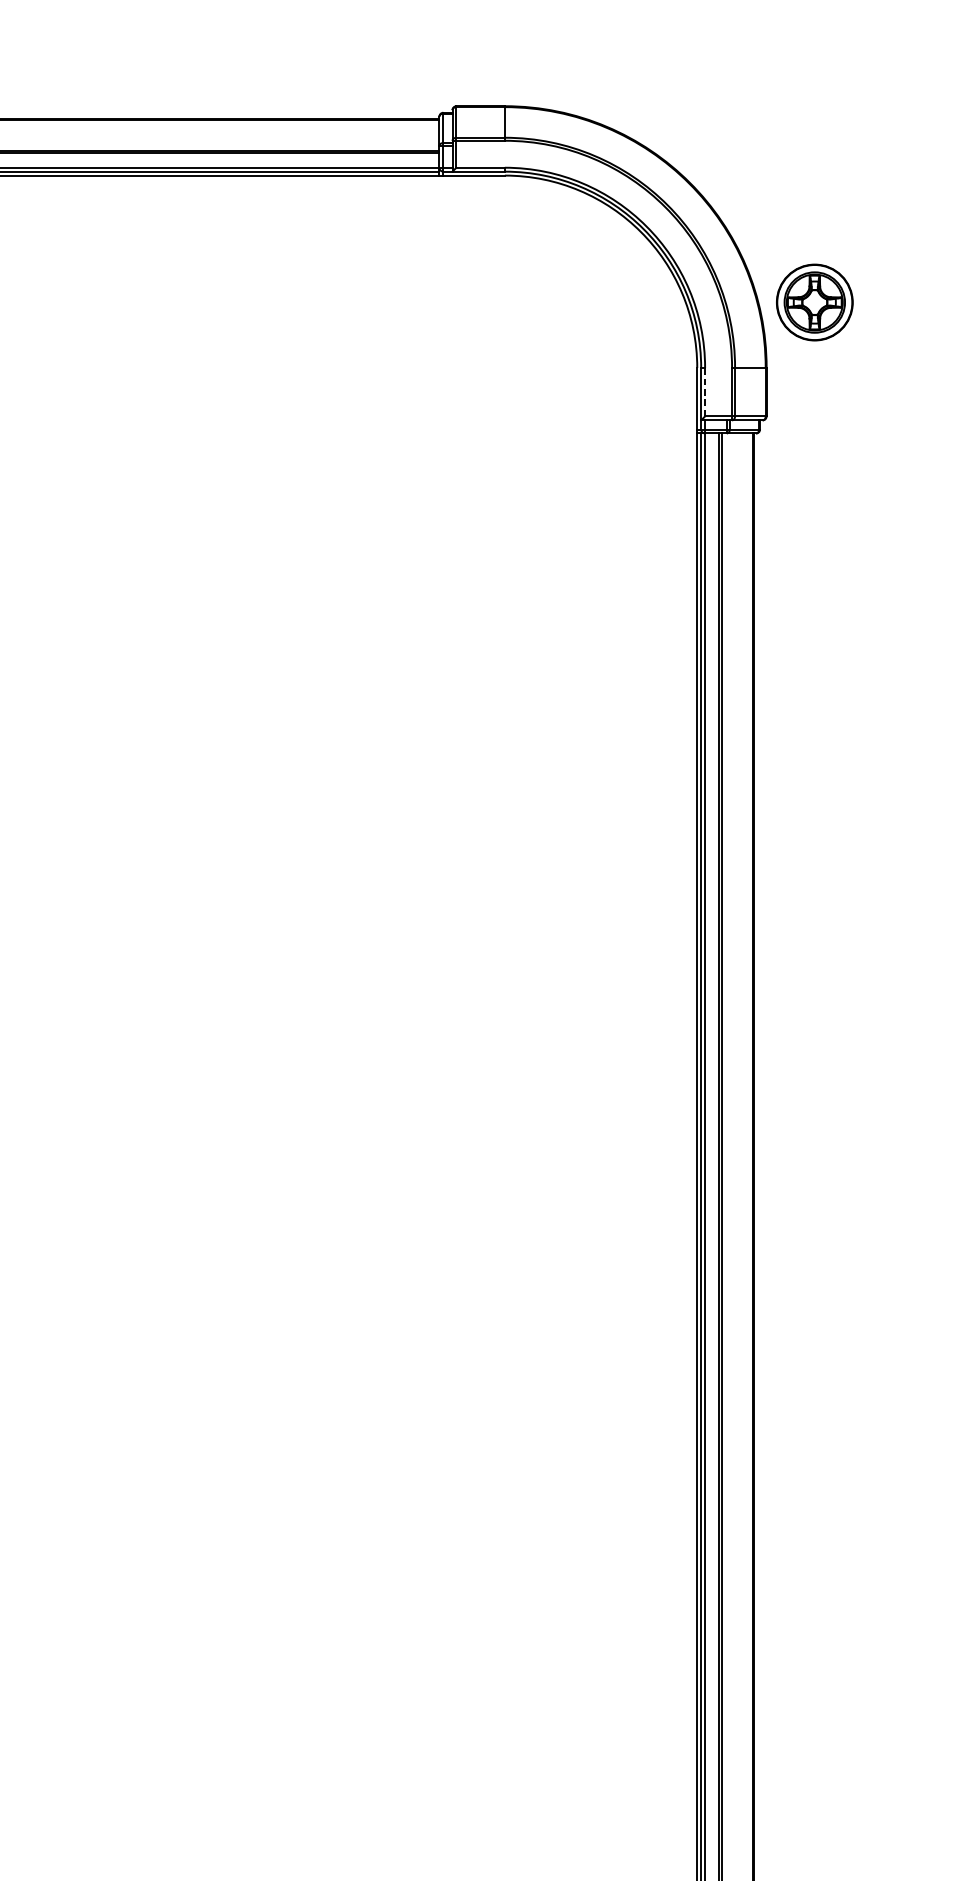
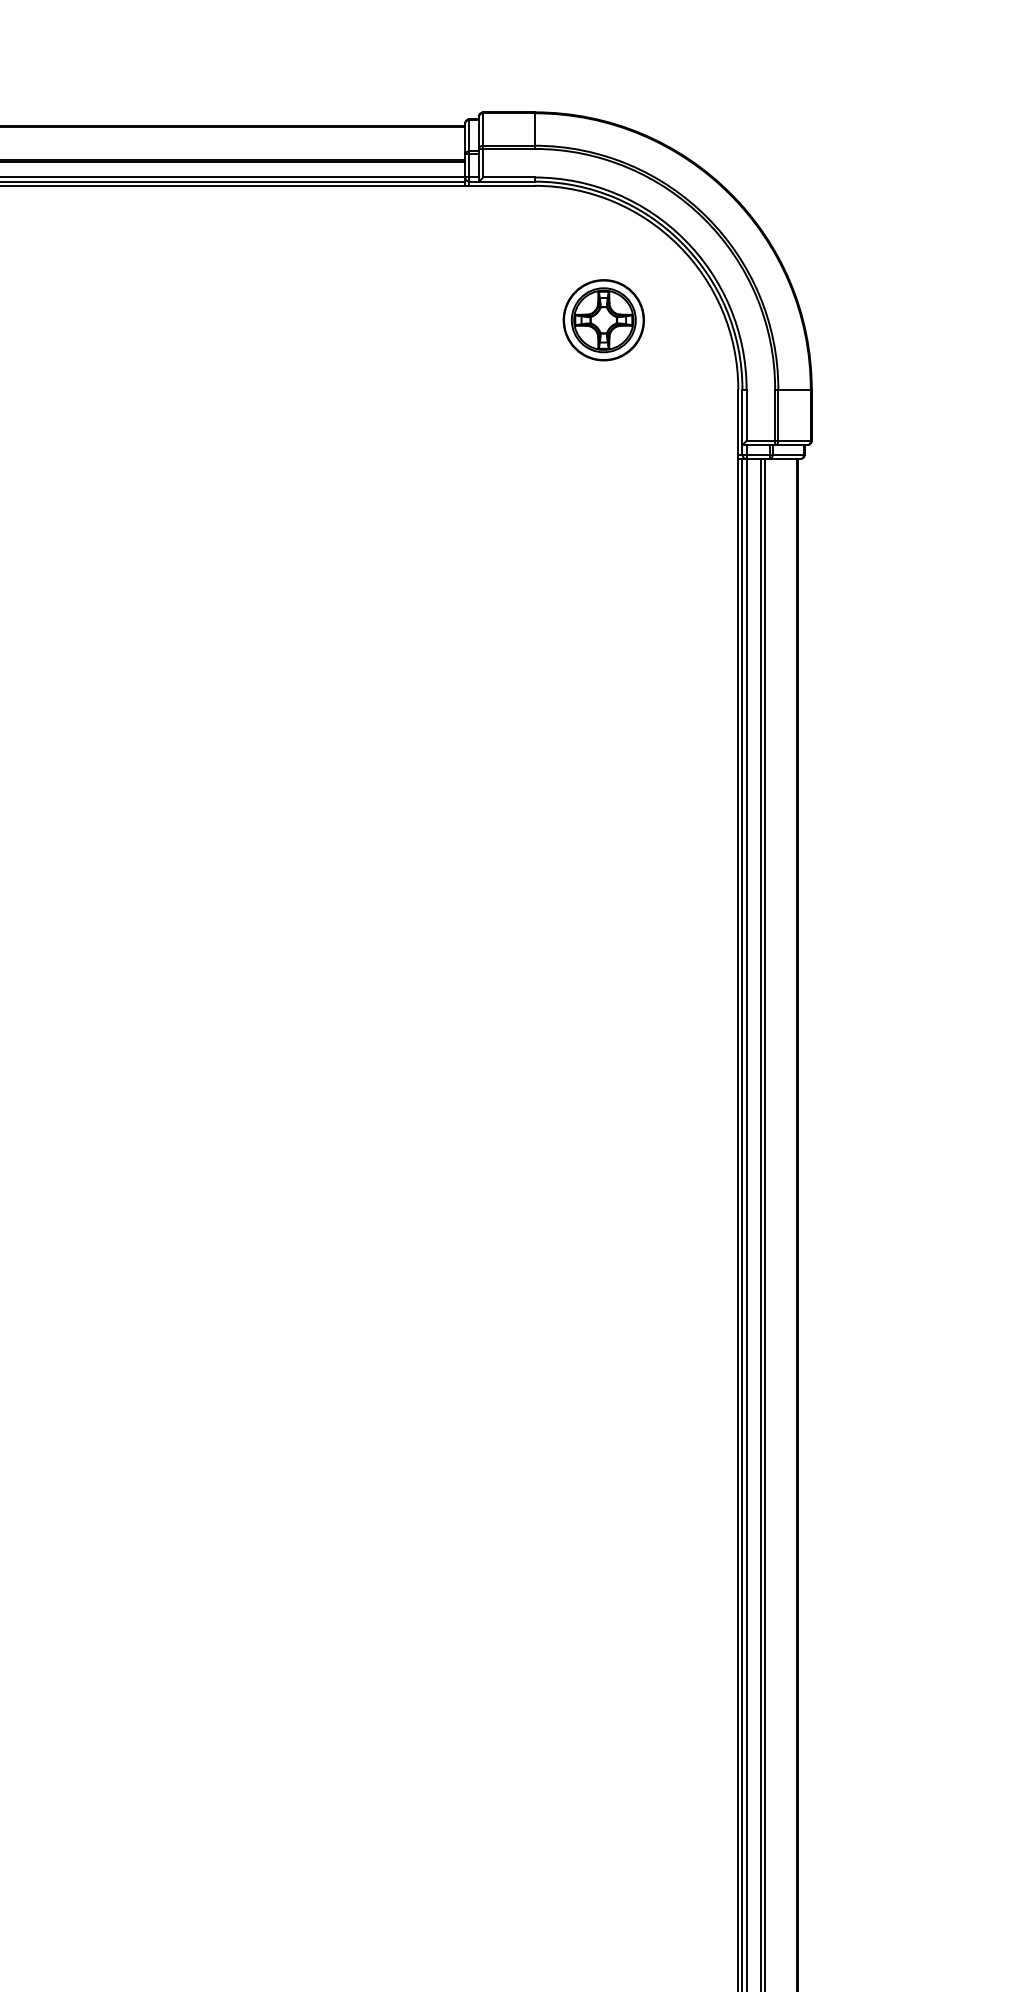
part: (814, 302) -> (603, 320), moved
line: (705, 392) -> (746, 415), dashed -> solid

